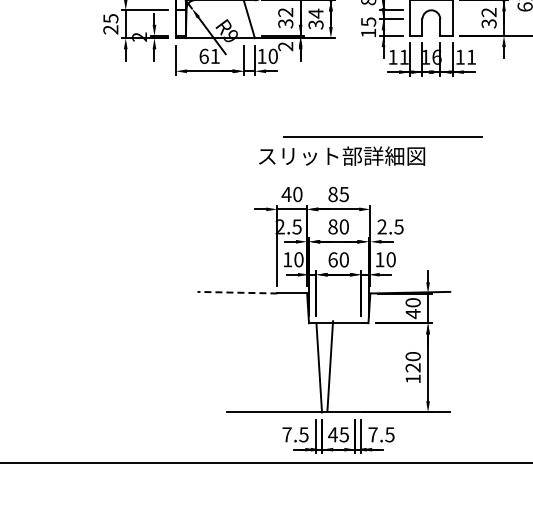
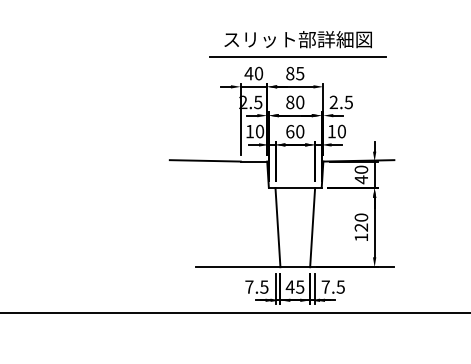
line: (382, 136) -> (297, 55), moved
line: (237, 292) -> (205, 160), dashed -> solid
line: (330, 365) -> (312, 227), moved

